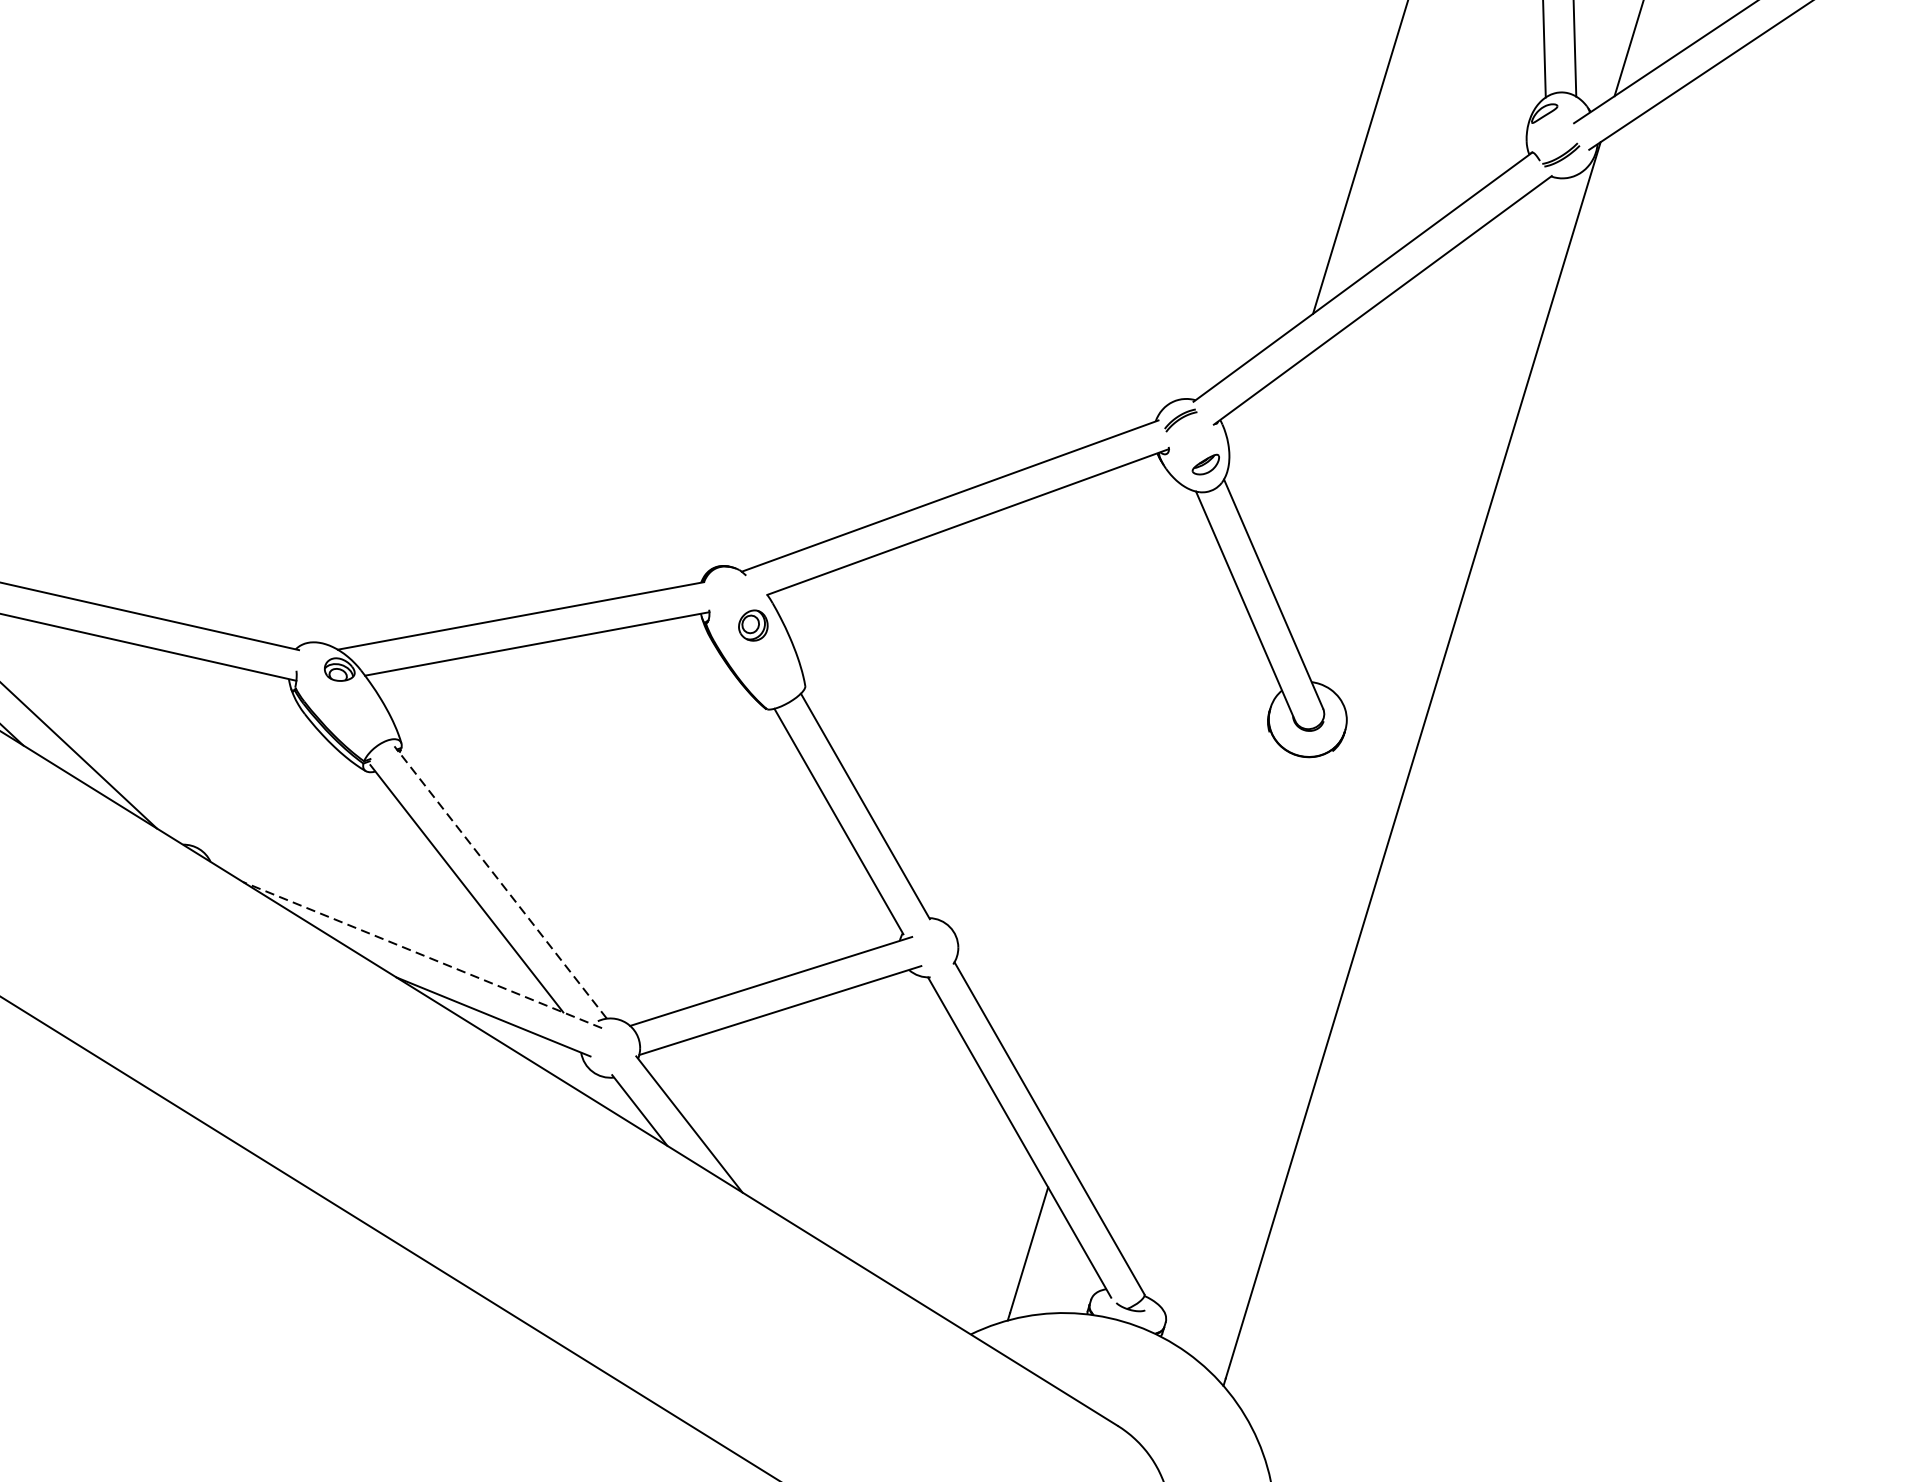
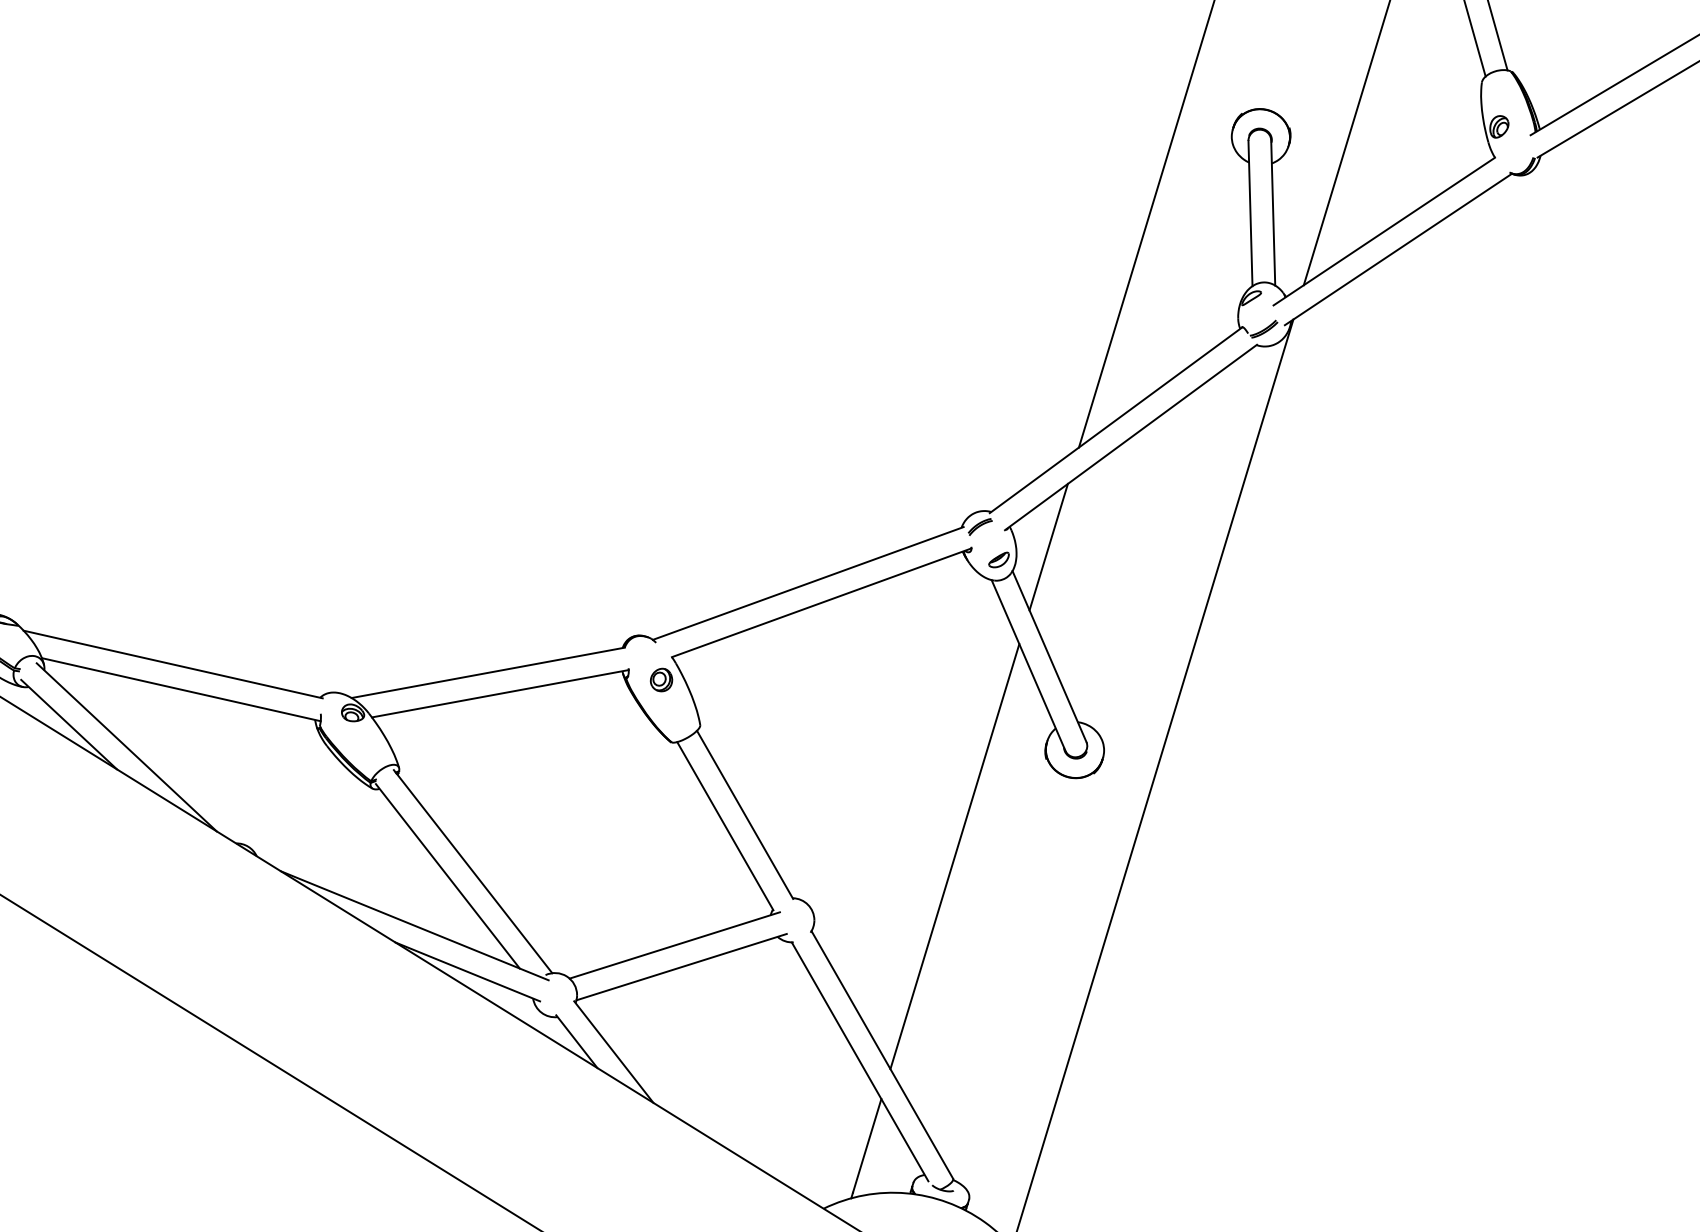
line: (1272, 446) -> (1048, 546), added
line: (1146, 862) -> (954, 856), added
line: (501, 882) -> (473, 871), dashed -> solid
line: (422, 954) -> (414, 925), dashed -> solid

